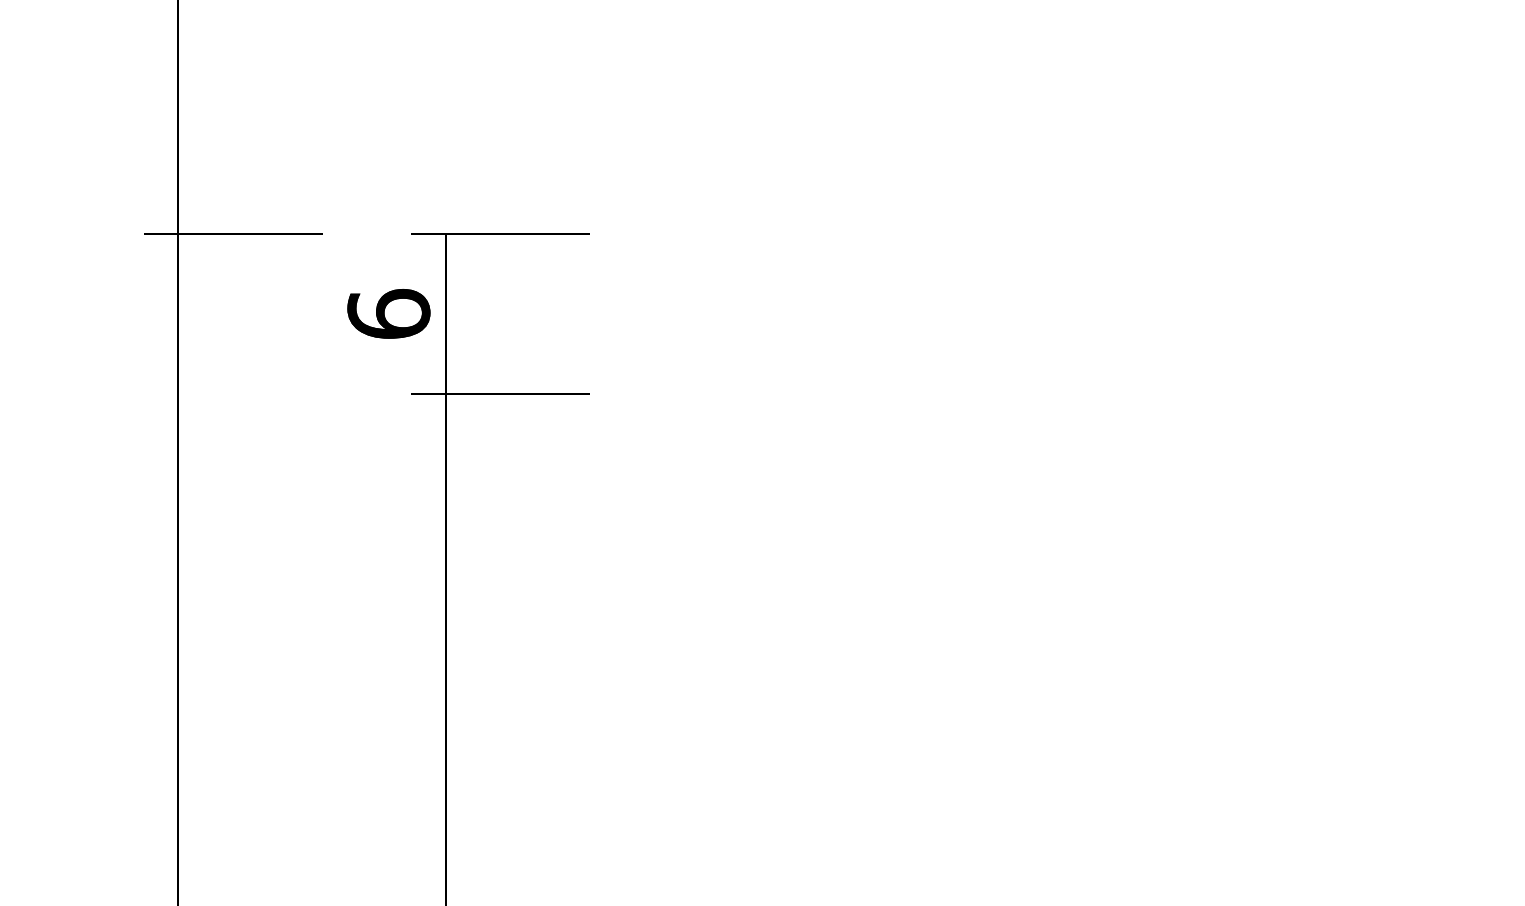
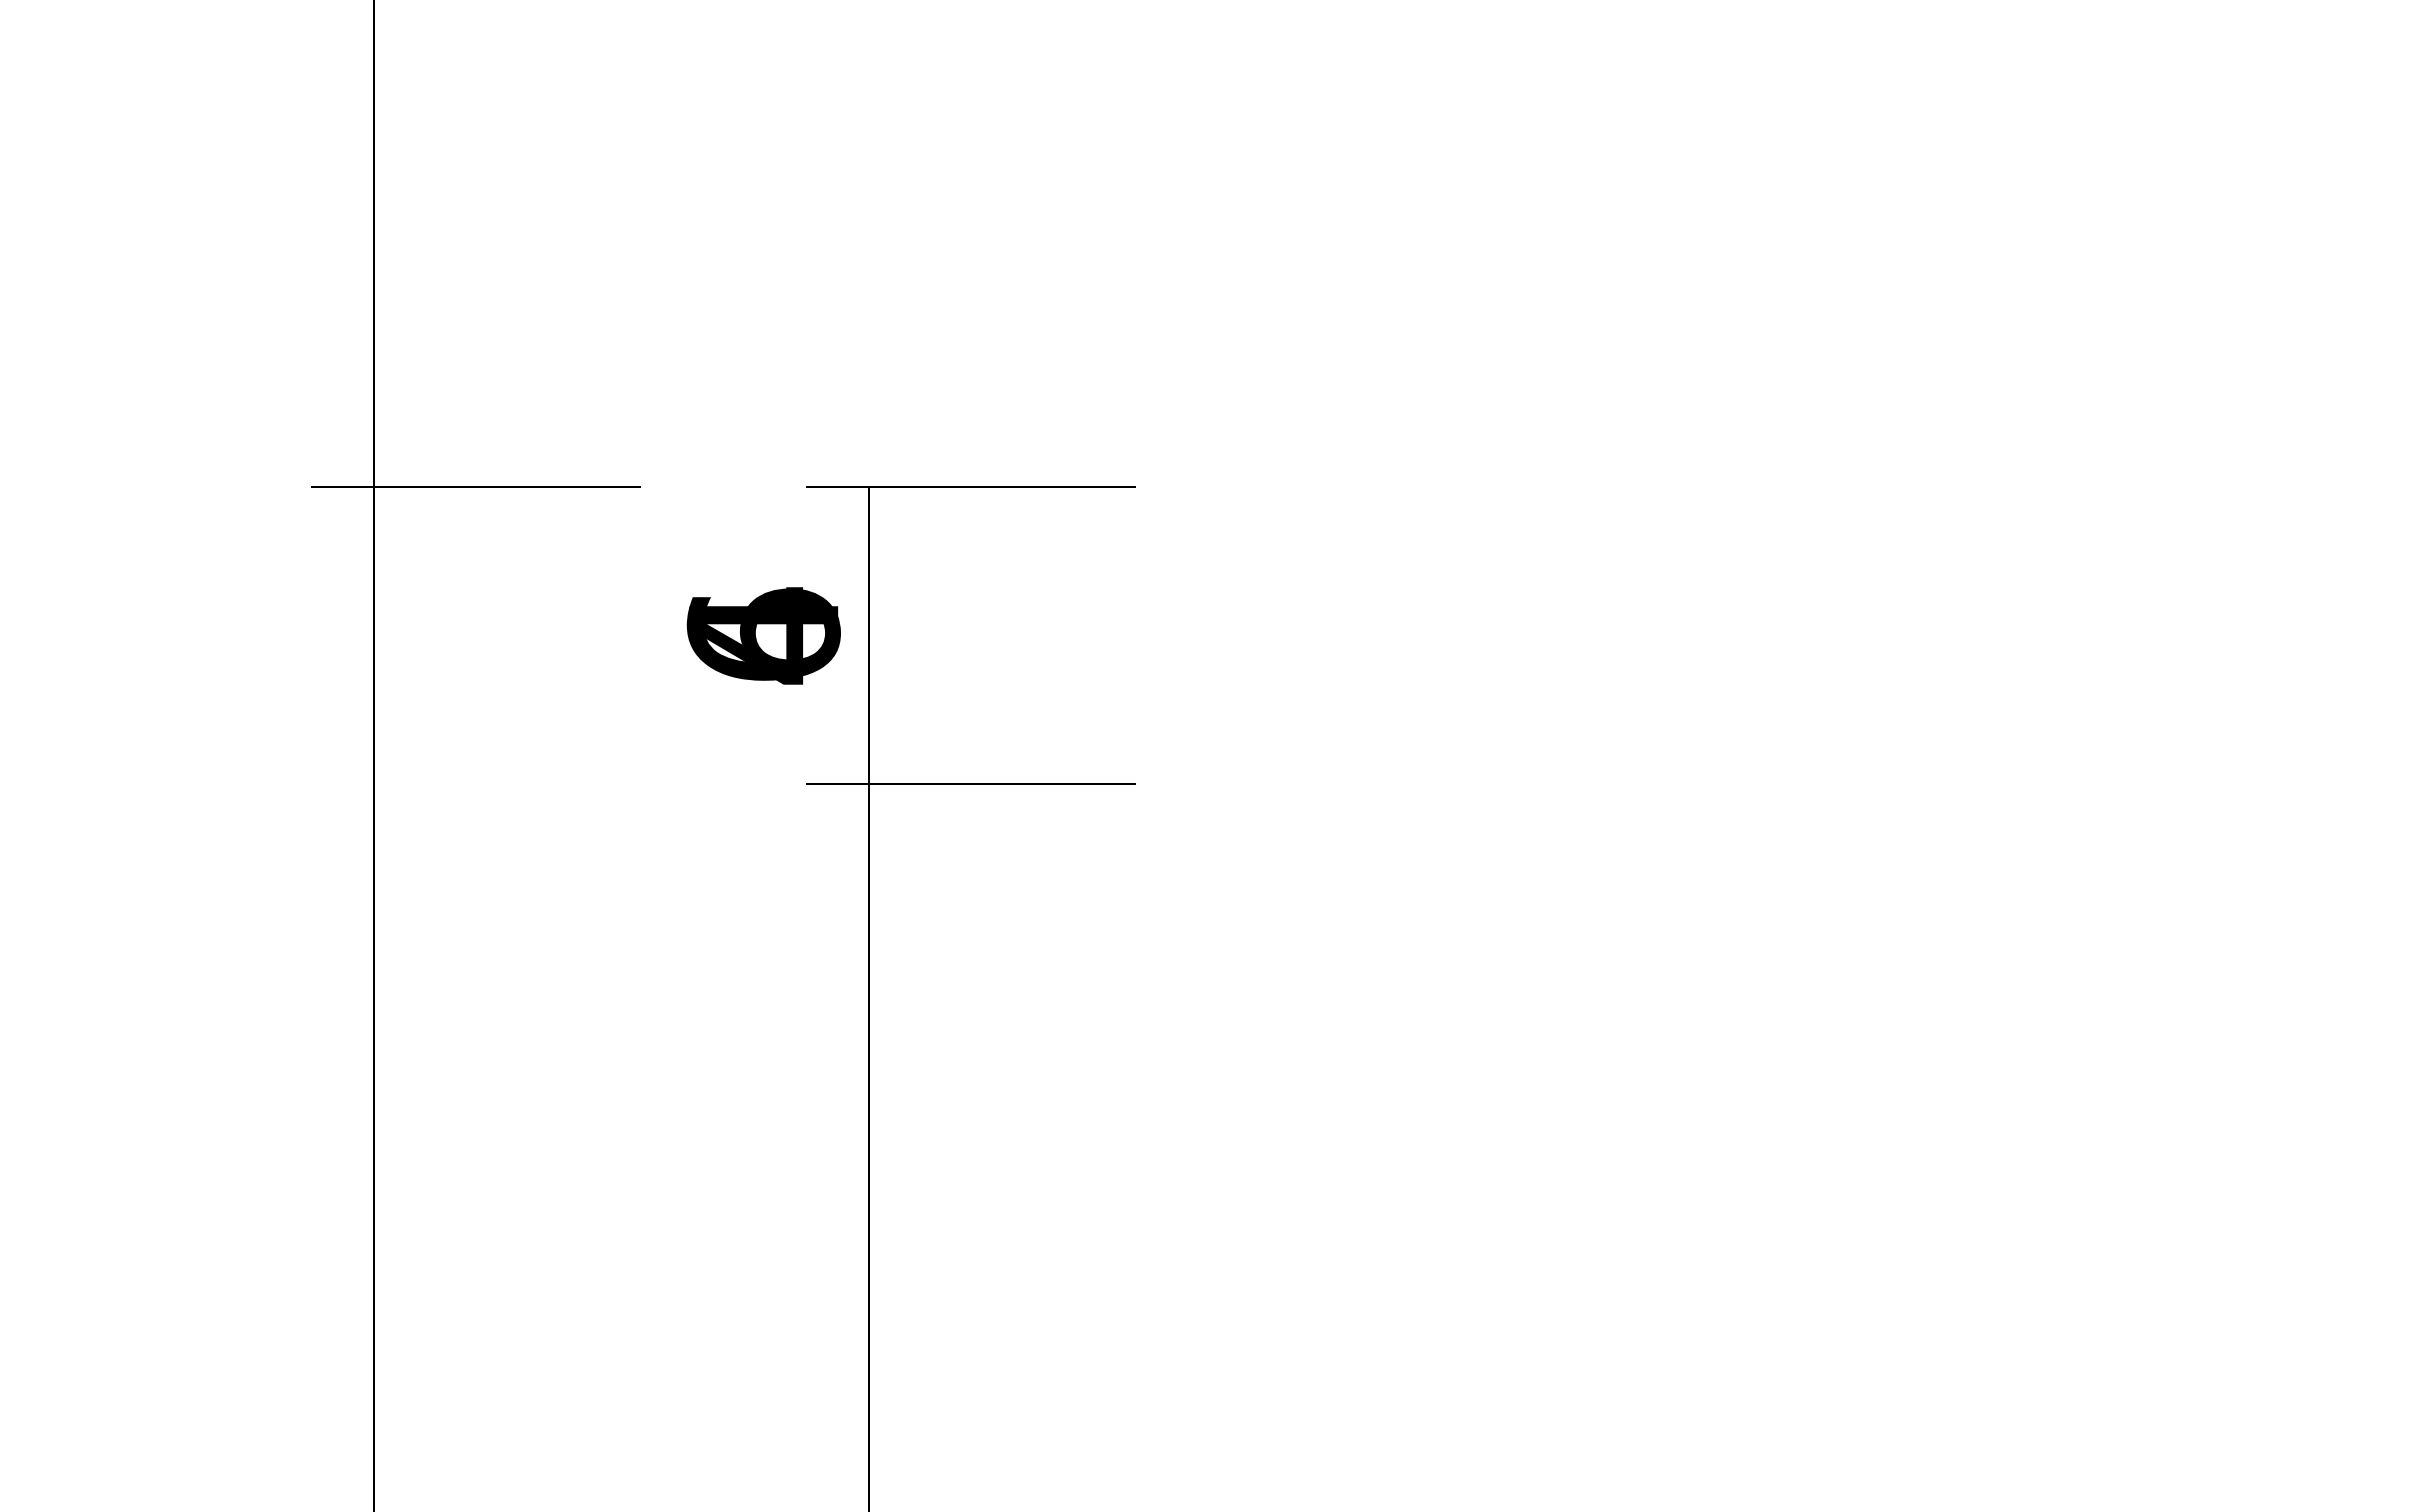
text: (388, 314) -> (763, 635), 6 -> 4

